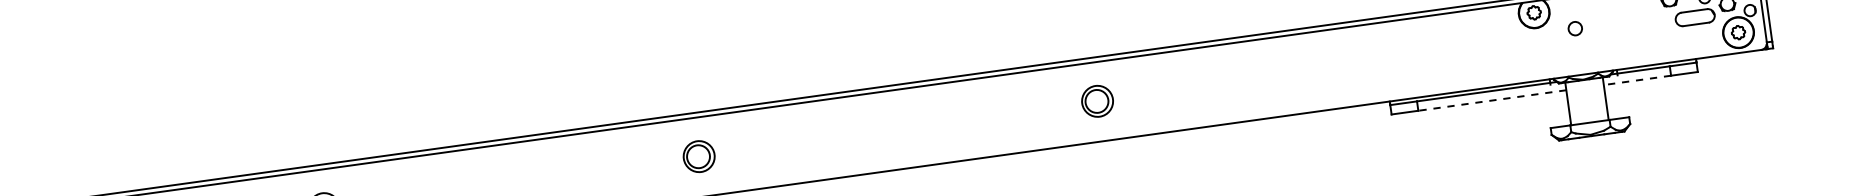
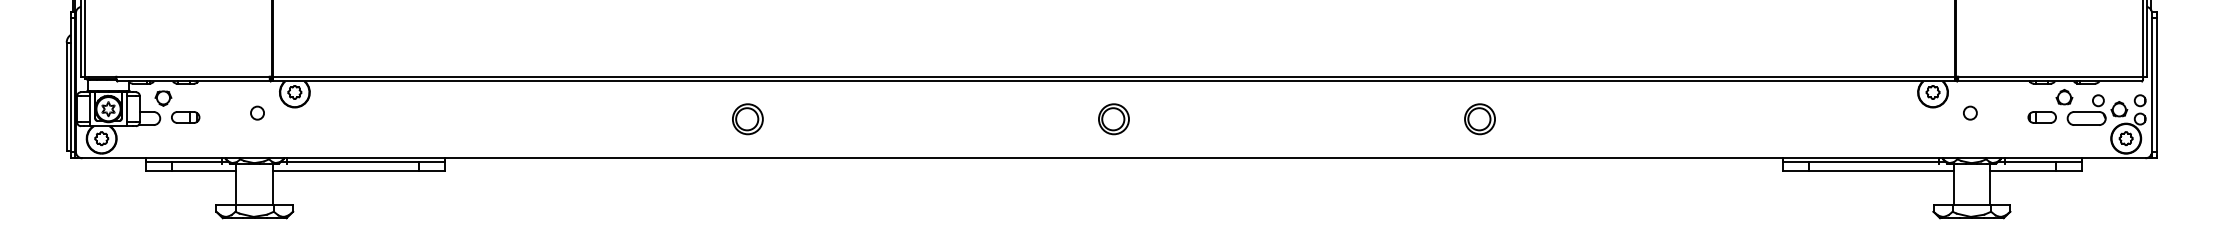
part: (1648, 23) -> (2041, 117), added
line: (1637, 79) -> (2023, 170), dashed -> solid
line: (1491, 100) -> (1880, 170), dashed -> solid
part: (1097, 101) -> (1479, 119), moved

